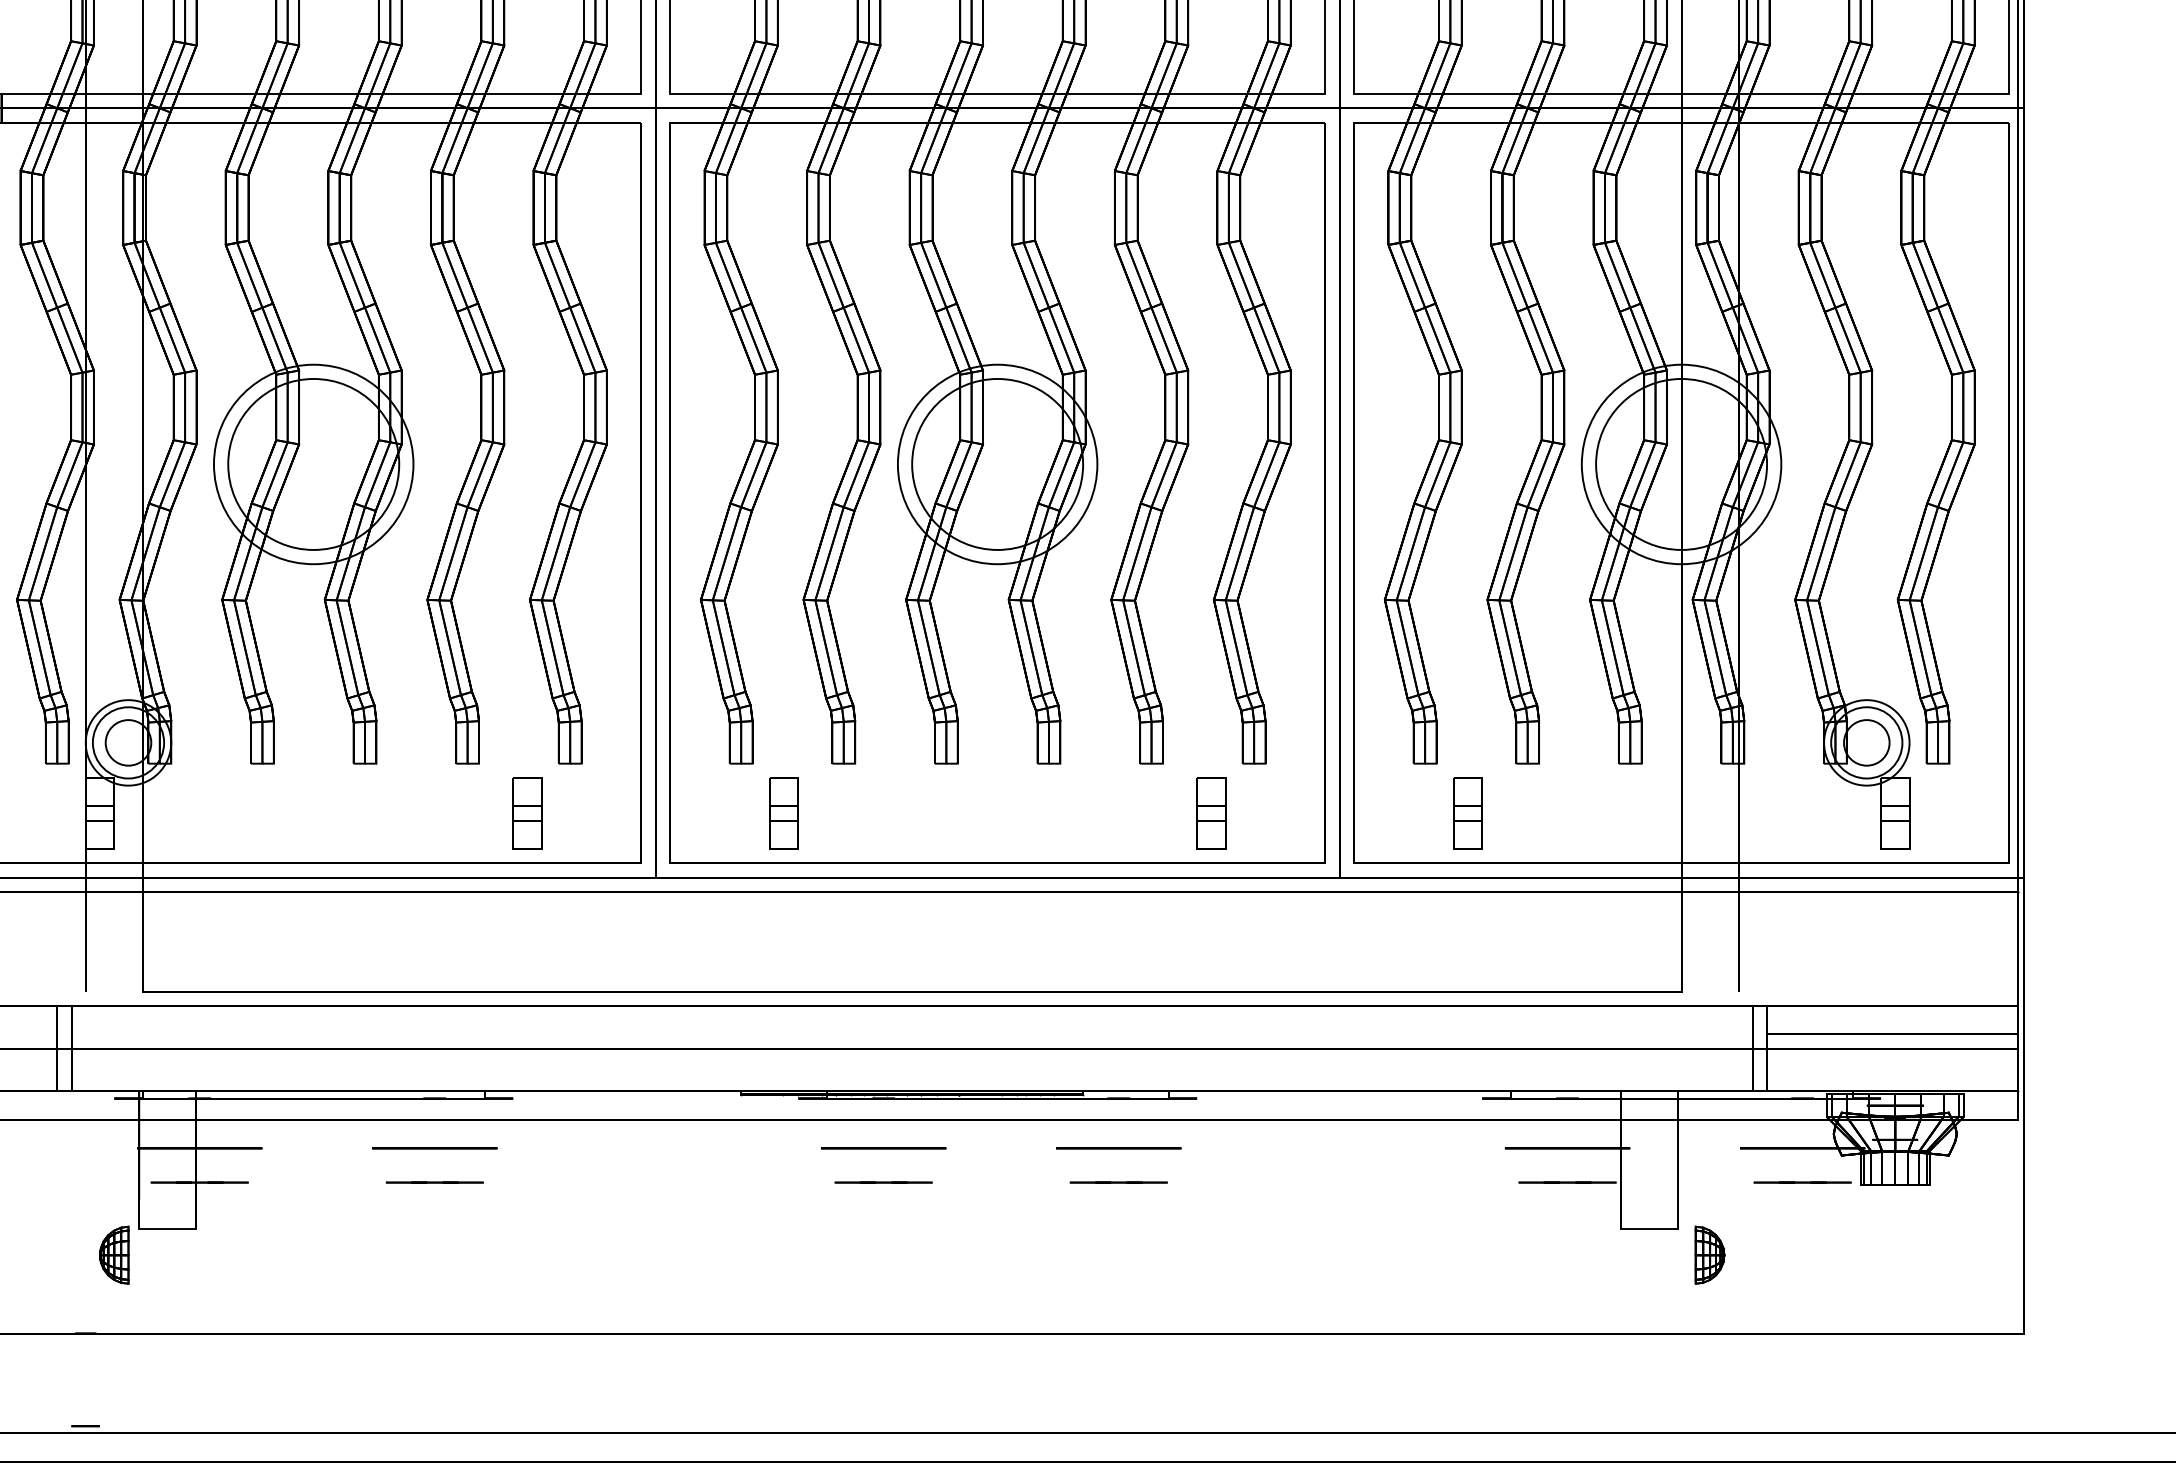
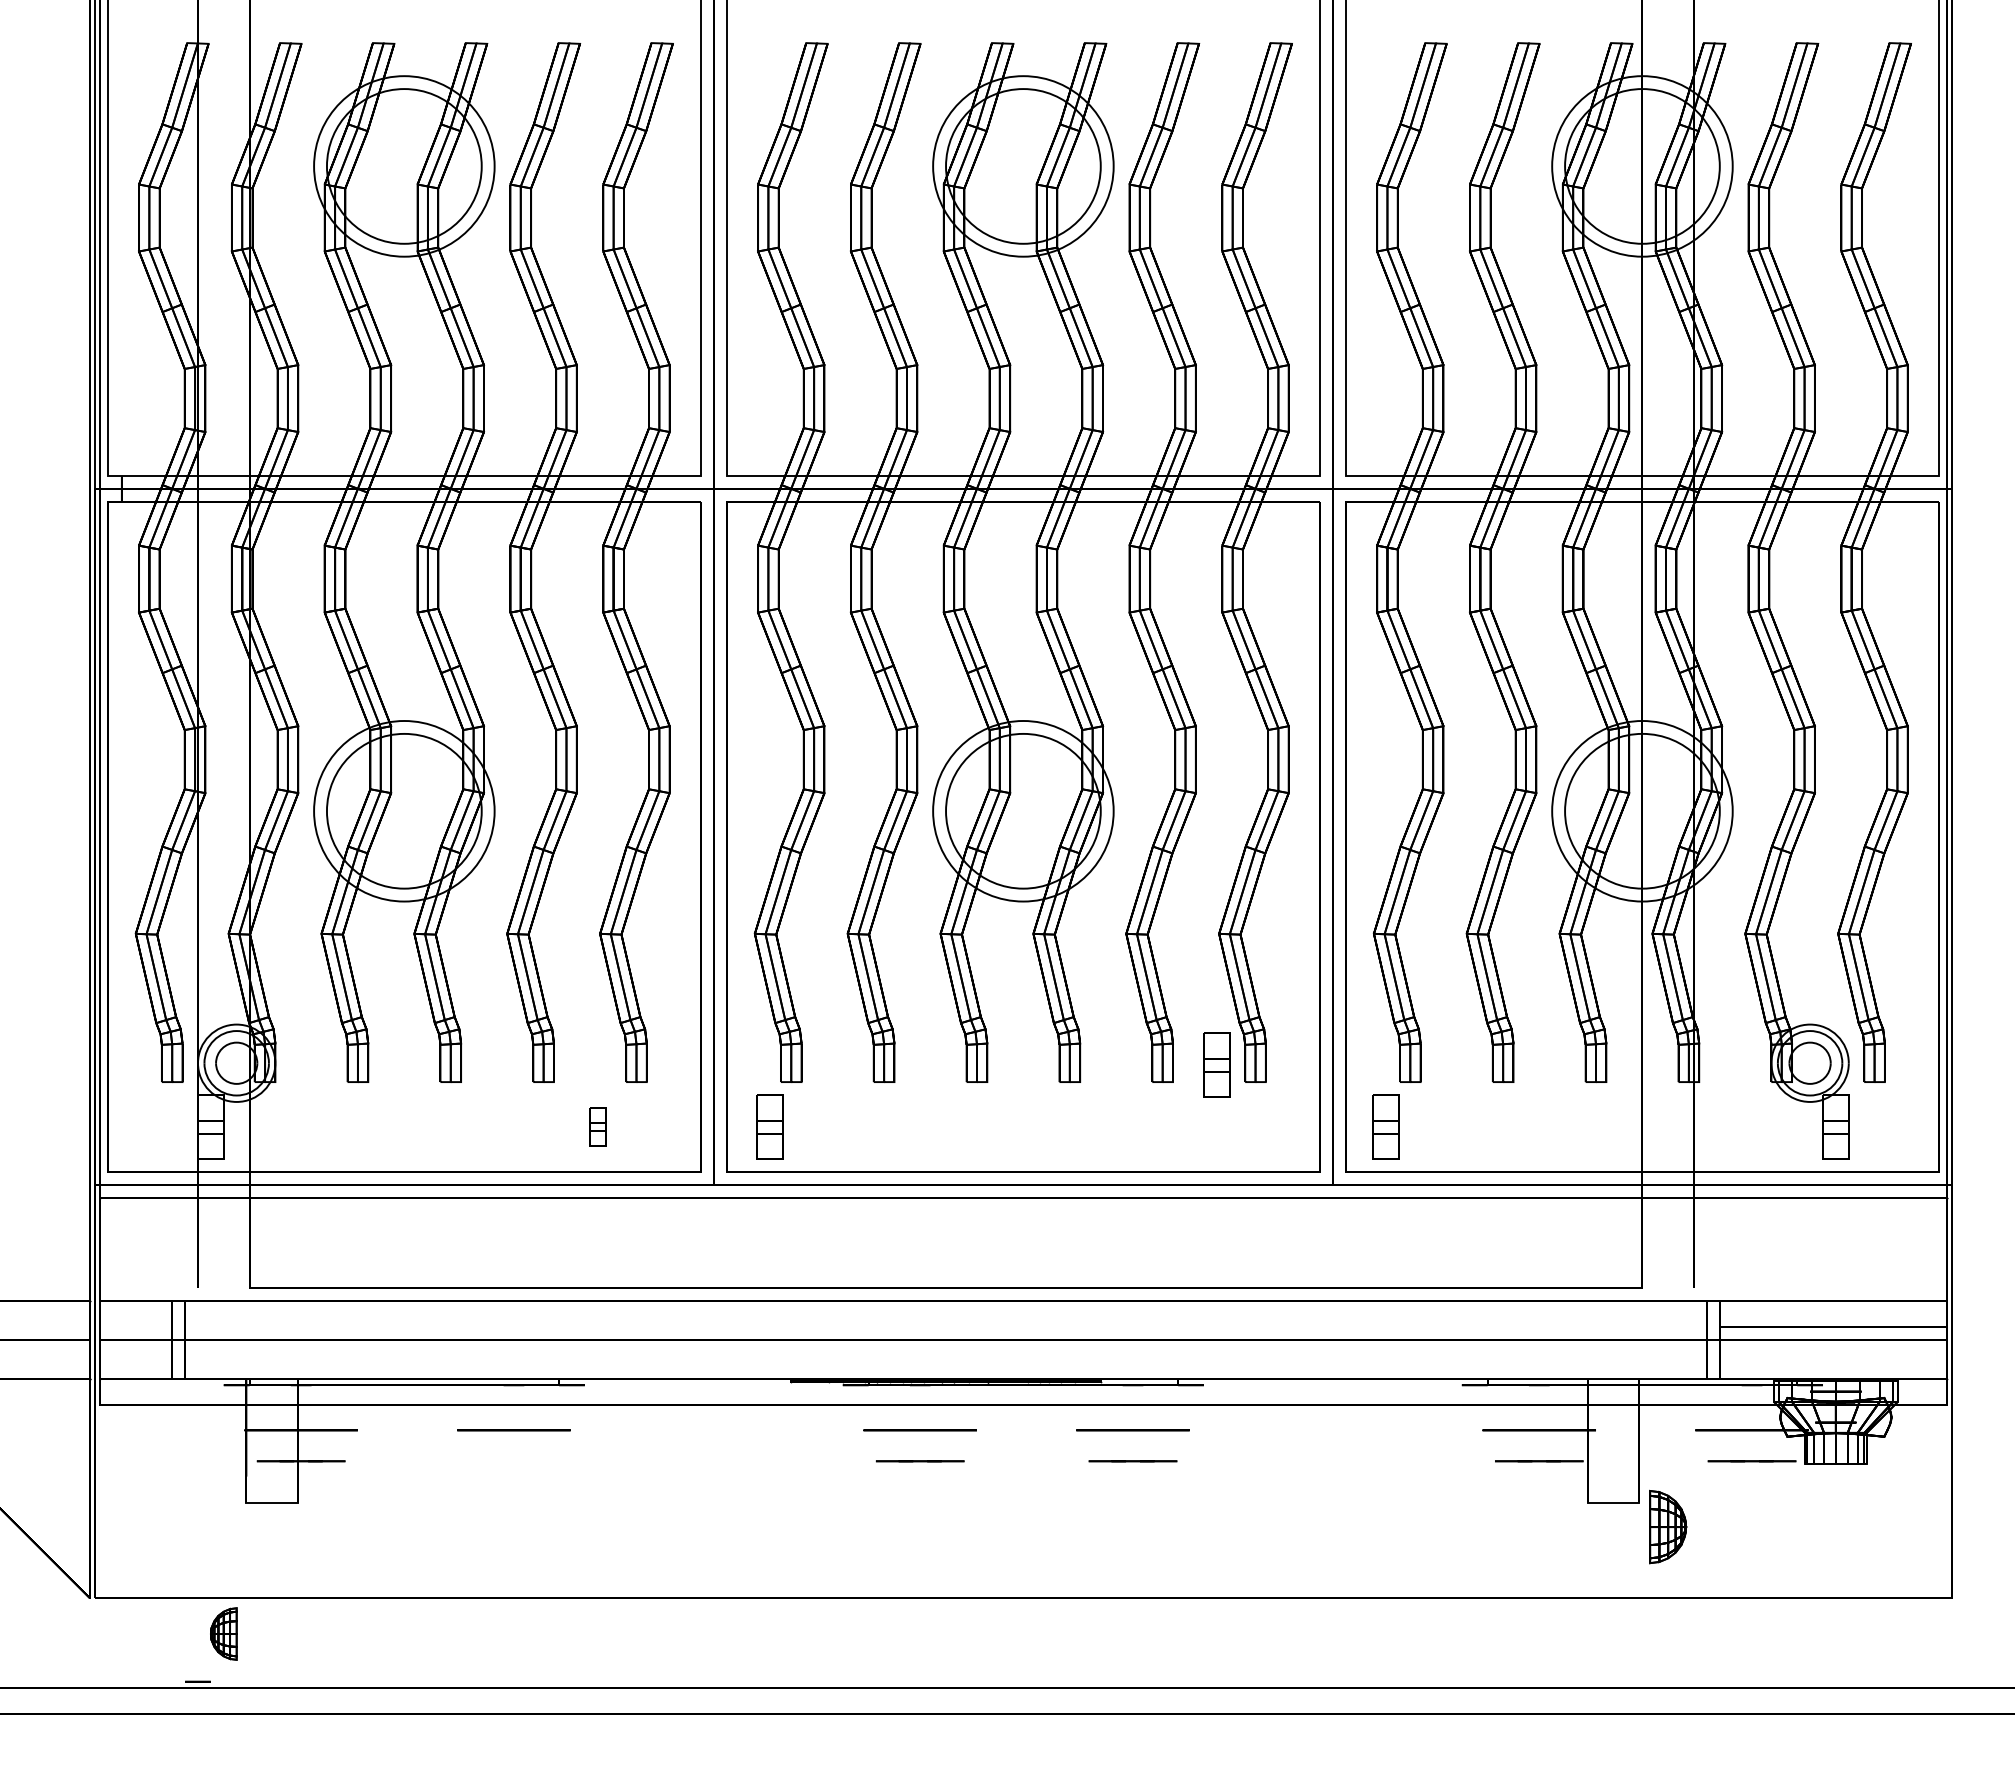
part: (527, 812) -> (597, 1126), size x0.6
part: (783, 812) -> (769, 1126), moved
part: (1210, 812) -> (1216, 1064), moved
part: (1467, 812) -> (1385, 1126), moved
line: (434, 1182) -> (513, 1461), removed
part: (113, 1254) -> (223, 1633), moved
part: (1710, 1254) -> (1668, 1526), size x1.4

